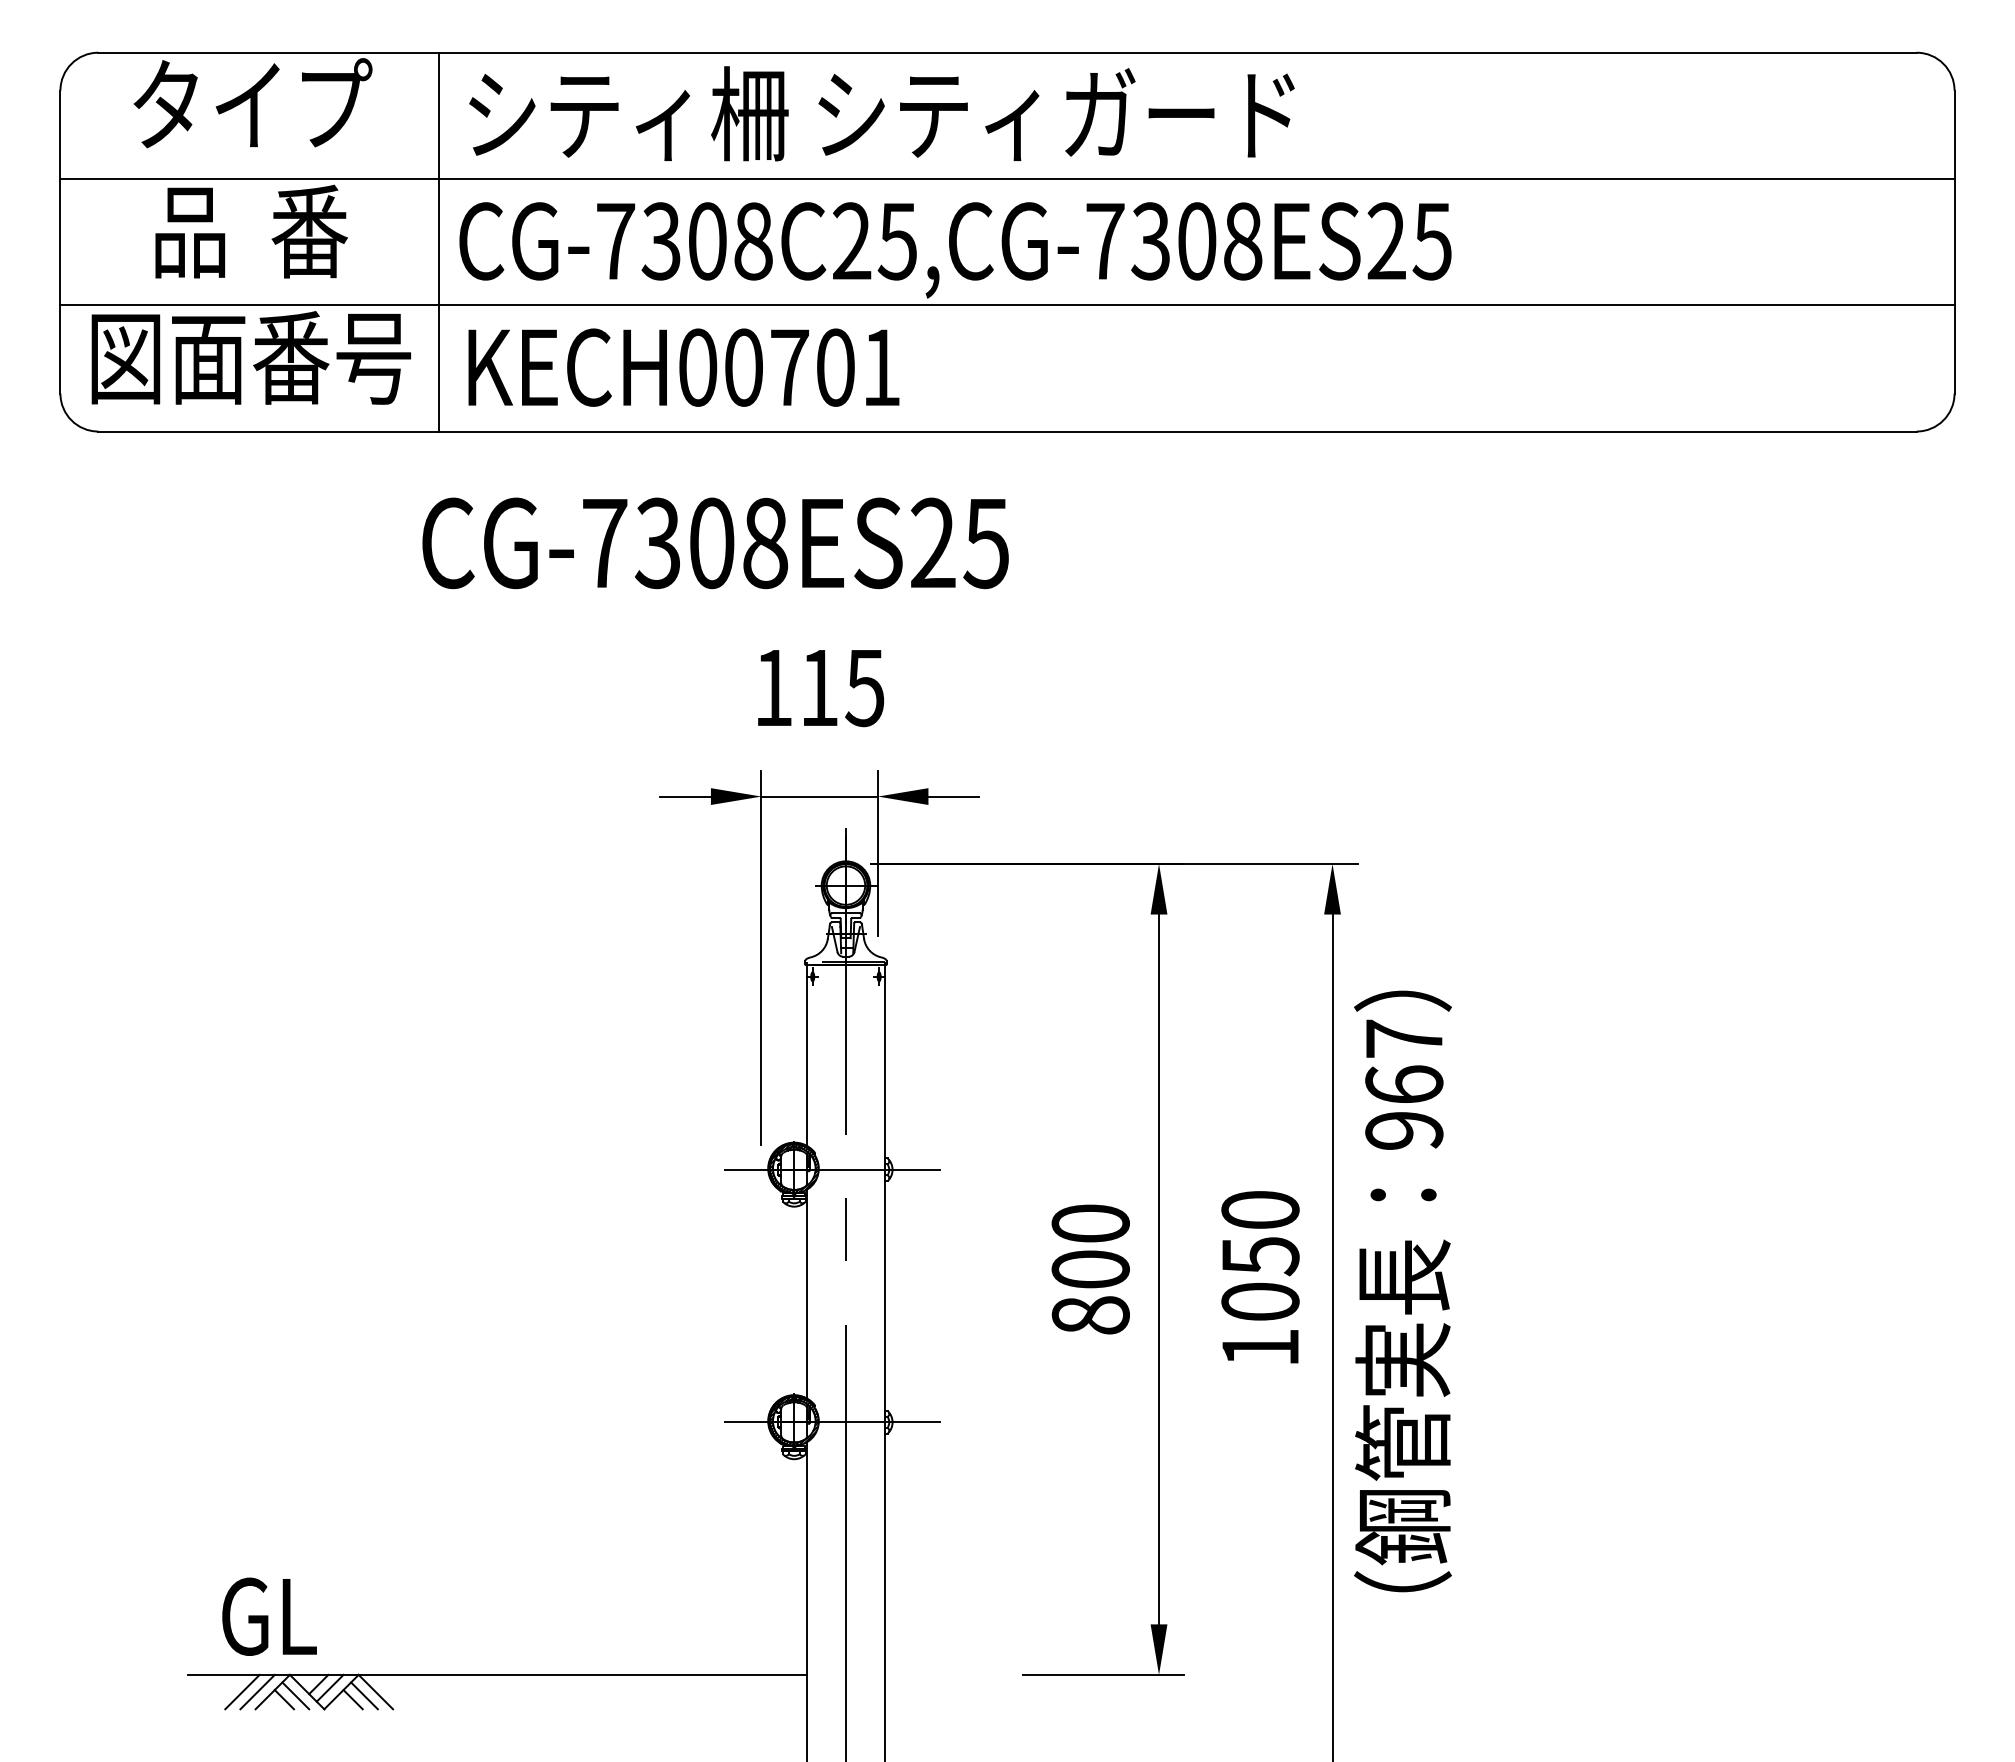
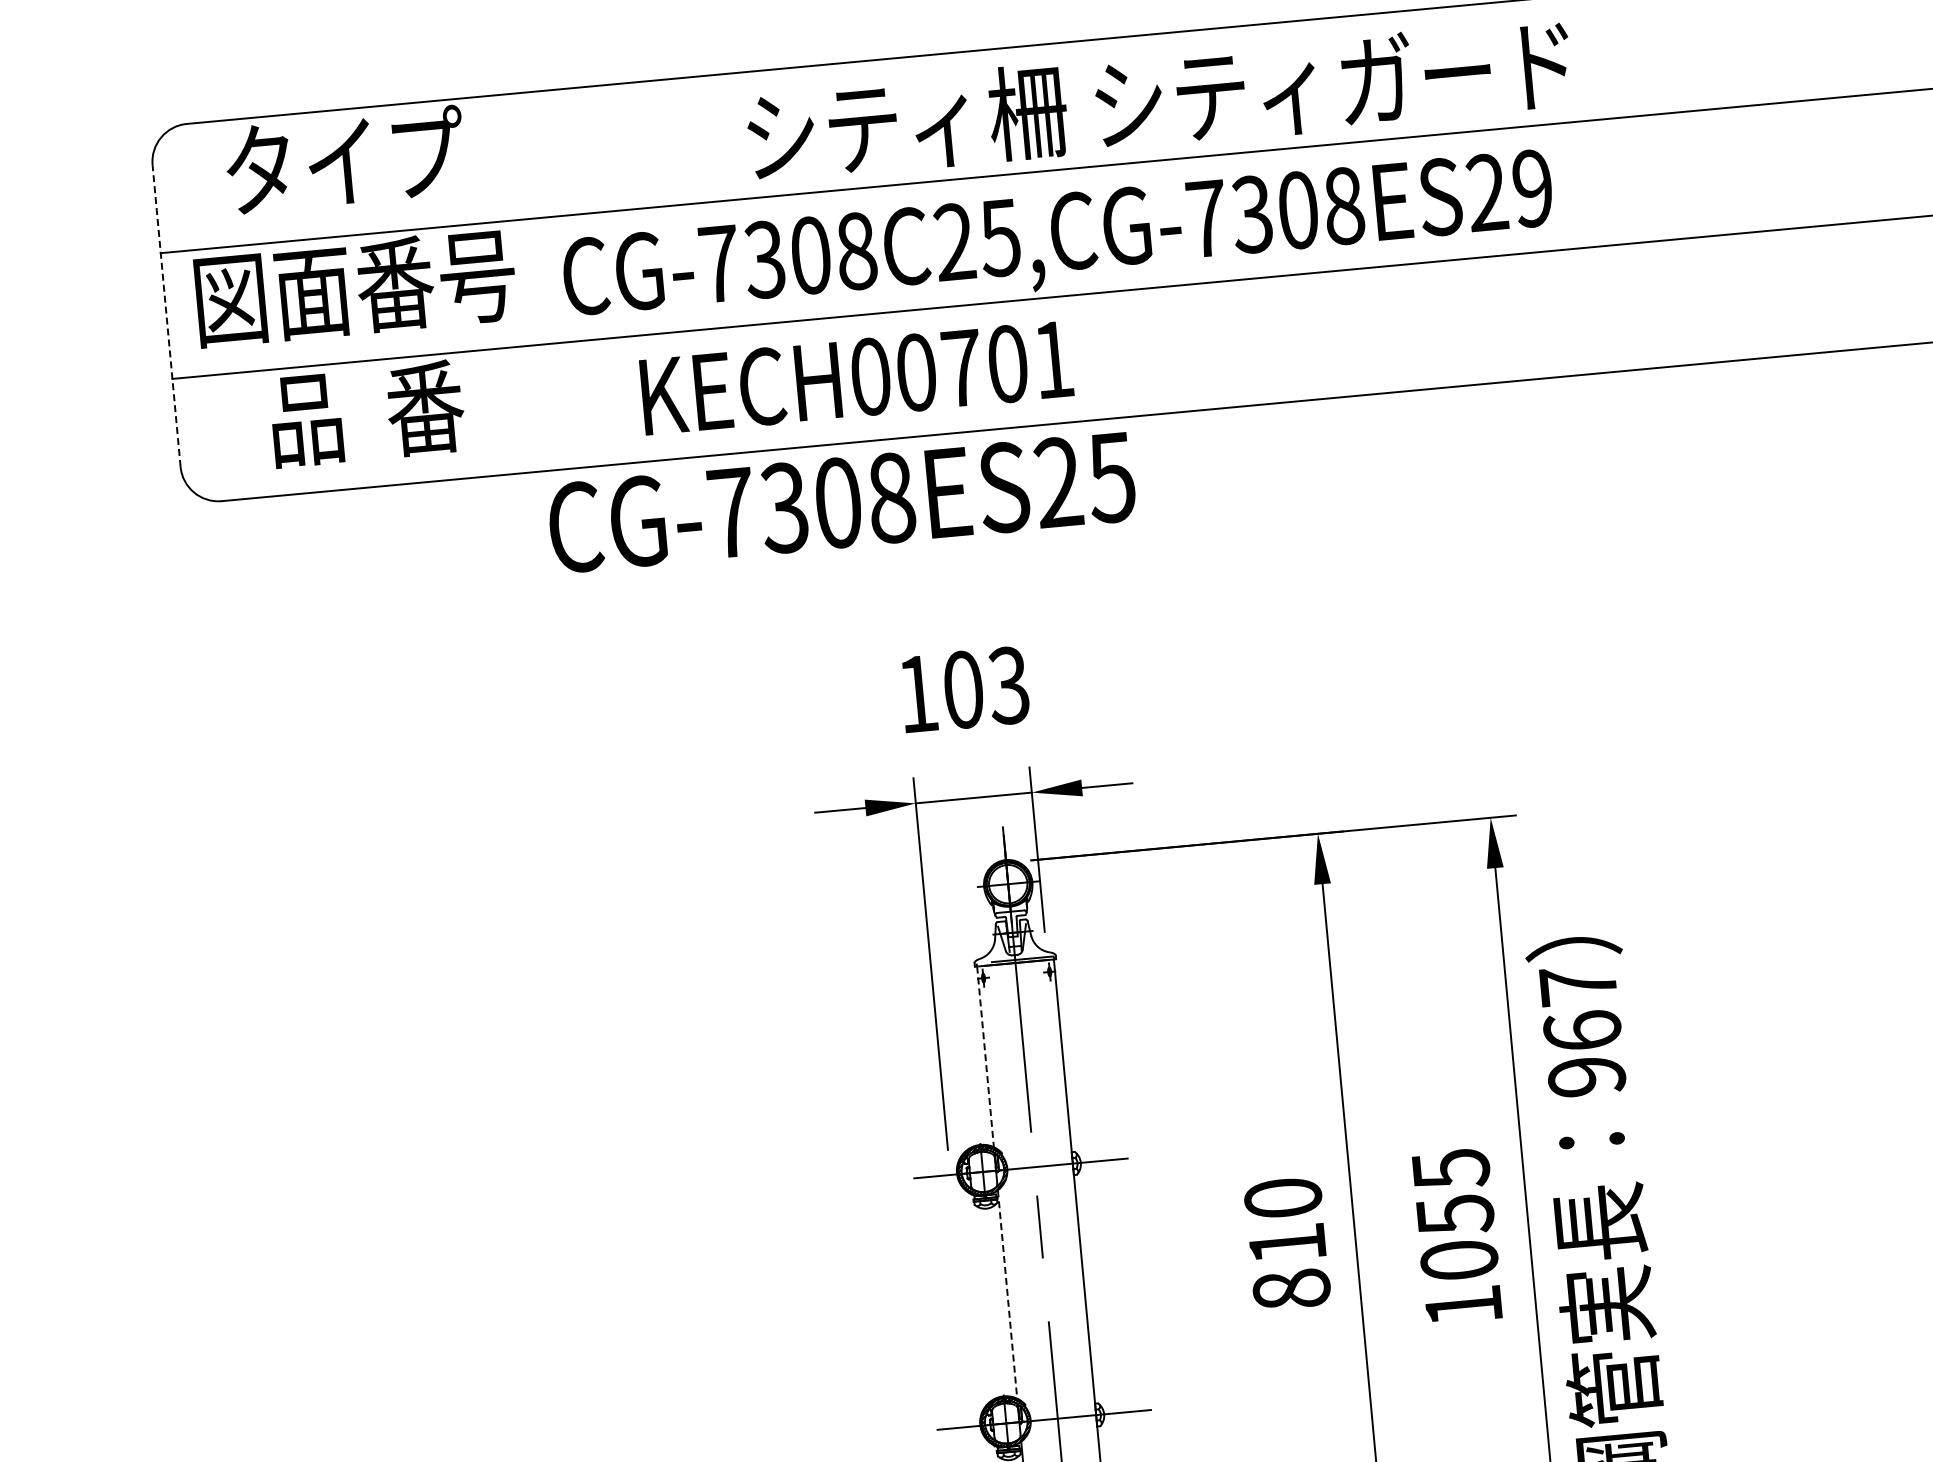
text: (881, 113) -> (1158, 99), moved
text: (251, 231) -> (355, 287), 品  番 -> 図面番号
line: (439, 241) -> (543, 280), removed
text: (1431, 241) -> (1531, 188), CG-7308C25,CG-7308ES25 -> CG-7308C25,CG-7308ES29
line: (60, 242) -> (166, 316), solid -> dashed
text: (251, 357) -> (367, 413), 図面番号 -> 品  番
text: (683, 367) -> (856, 377), moved
text: (715, 543) -> (841, 502), moved
text: (842, 687) -> (986, 687), 115 -> 103
line: (807, 1055) -> (985, 1056), solid -> dashed
text: (1260, 1210) -> (1450, 1169), 1050 -> 1055
text: (1090, 1269) -> (1287, 1243), 800 -> 810
line: (807, 1294) -> (1007, 1294), solid -> dashed

